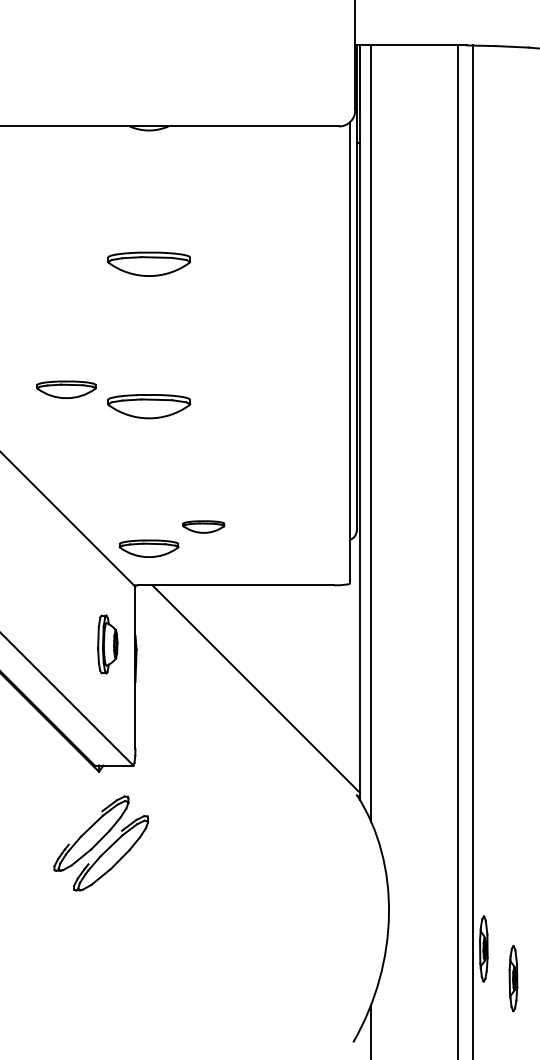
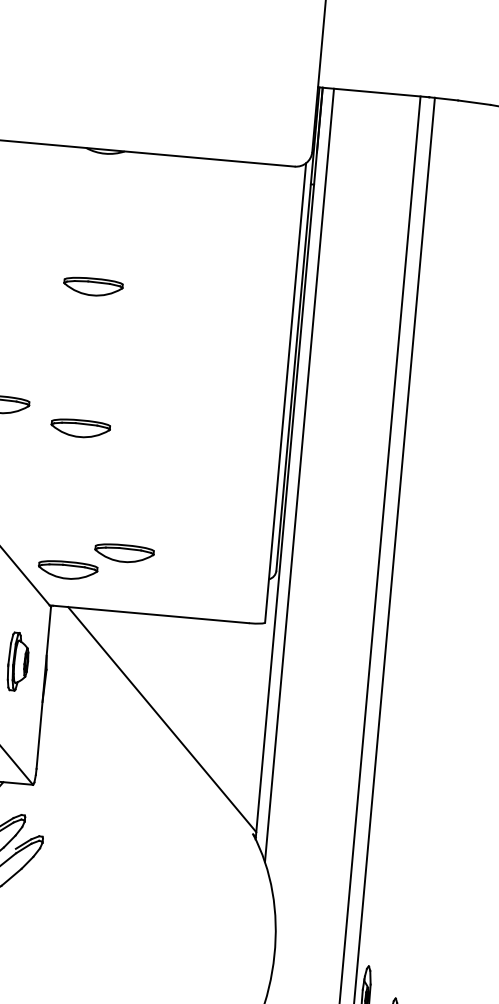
part: (148, 264) -> (92, 287), size x0.71
part: (148, 406) -> (80, 428), size x0.71
part: (203, 526) -> (124, 552), size x1.43

